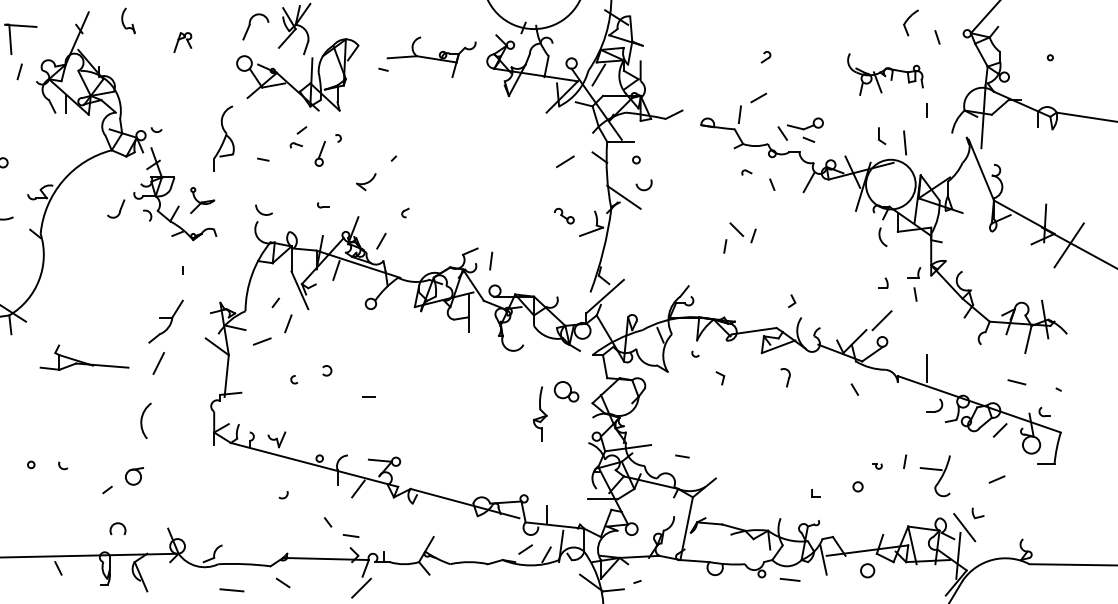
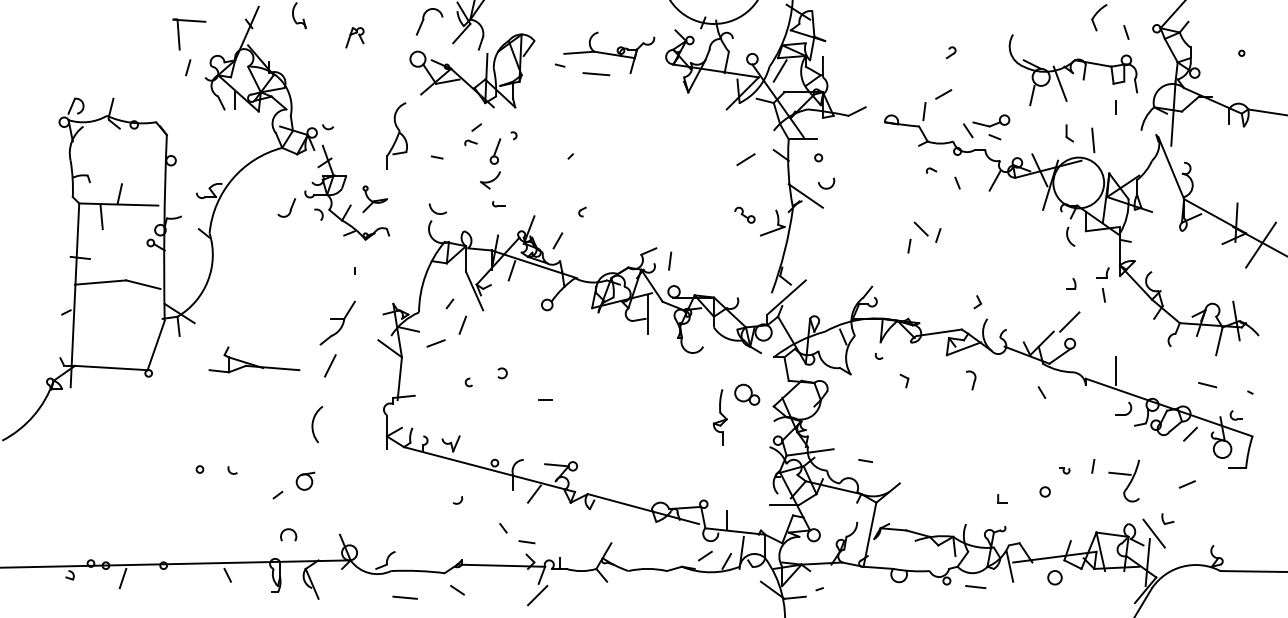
part: (884, 74) -> (1072, 70), size x1.67
line: (419, 78) -> (596, 74), added
part: (366, 182) -> (490, 180), moved

